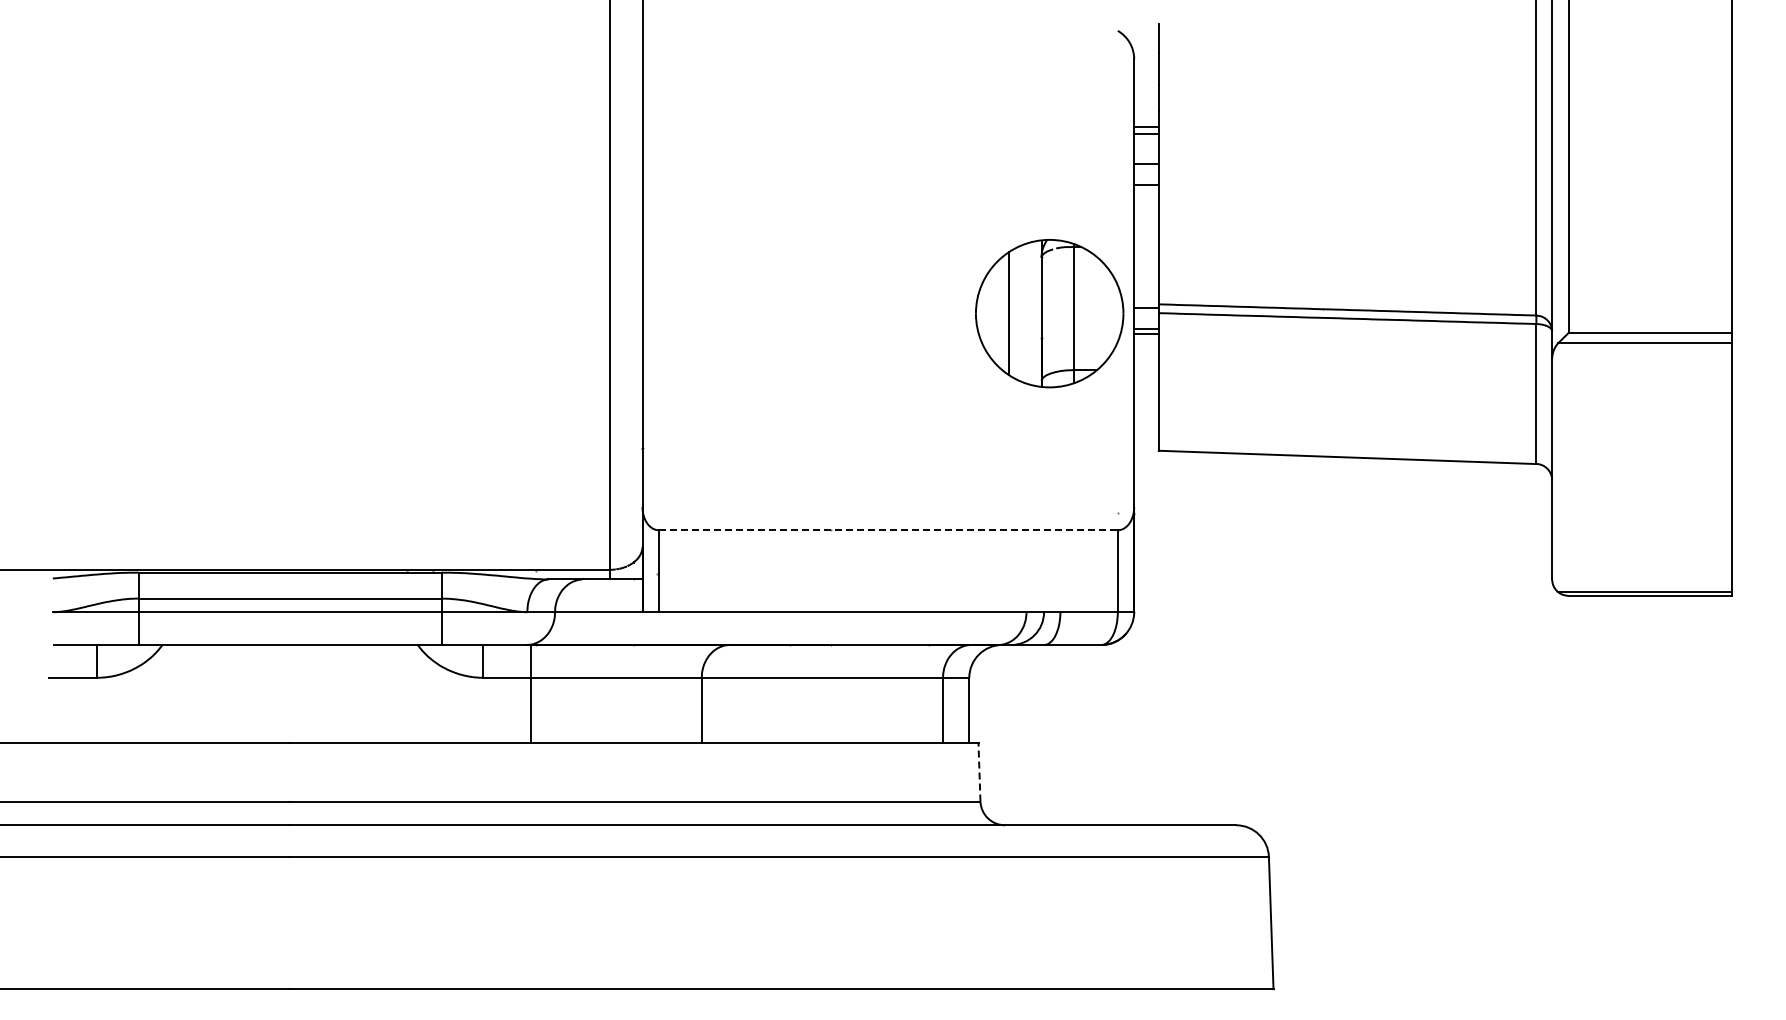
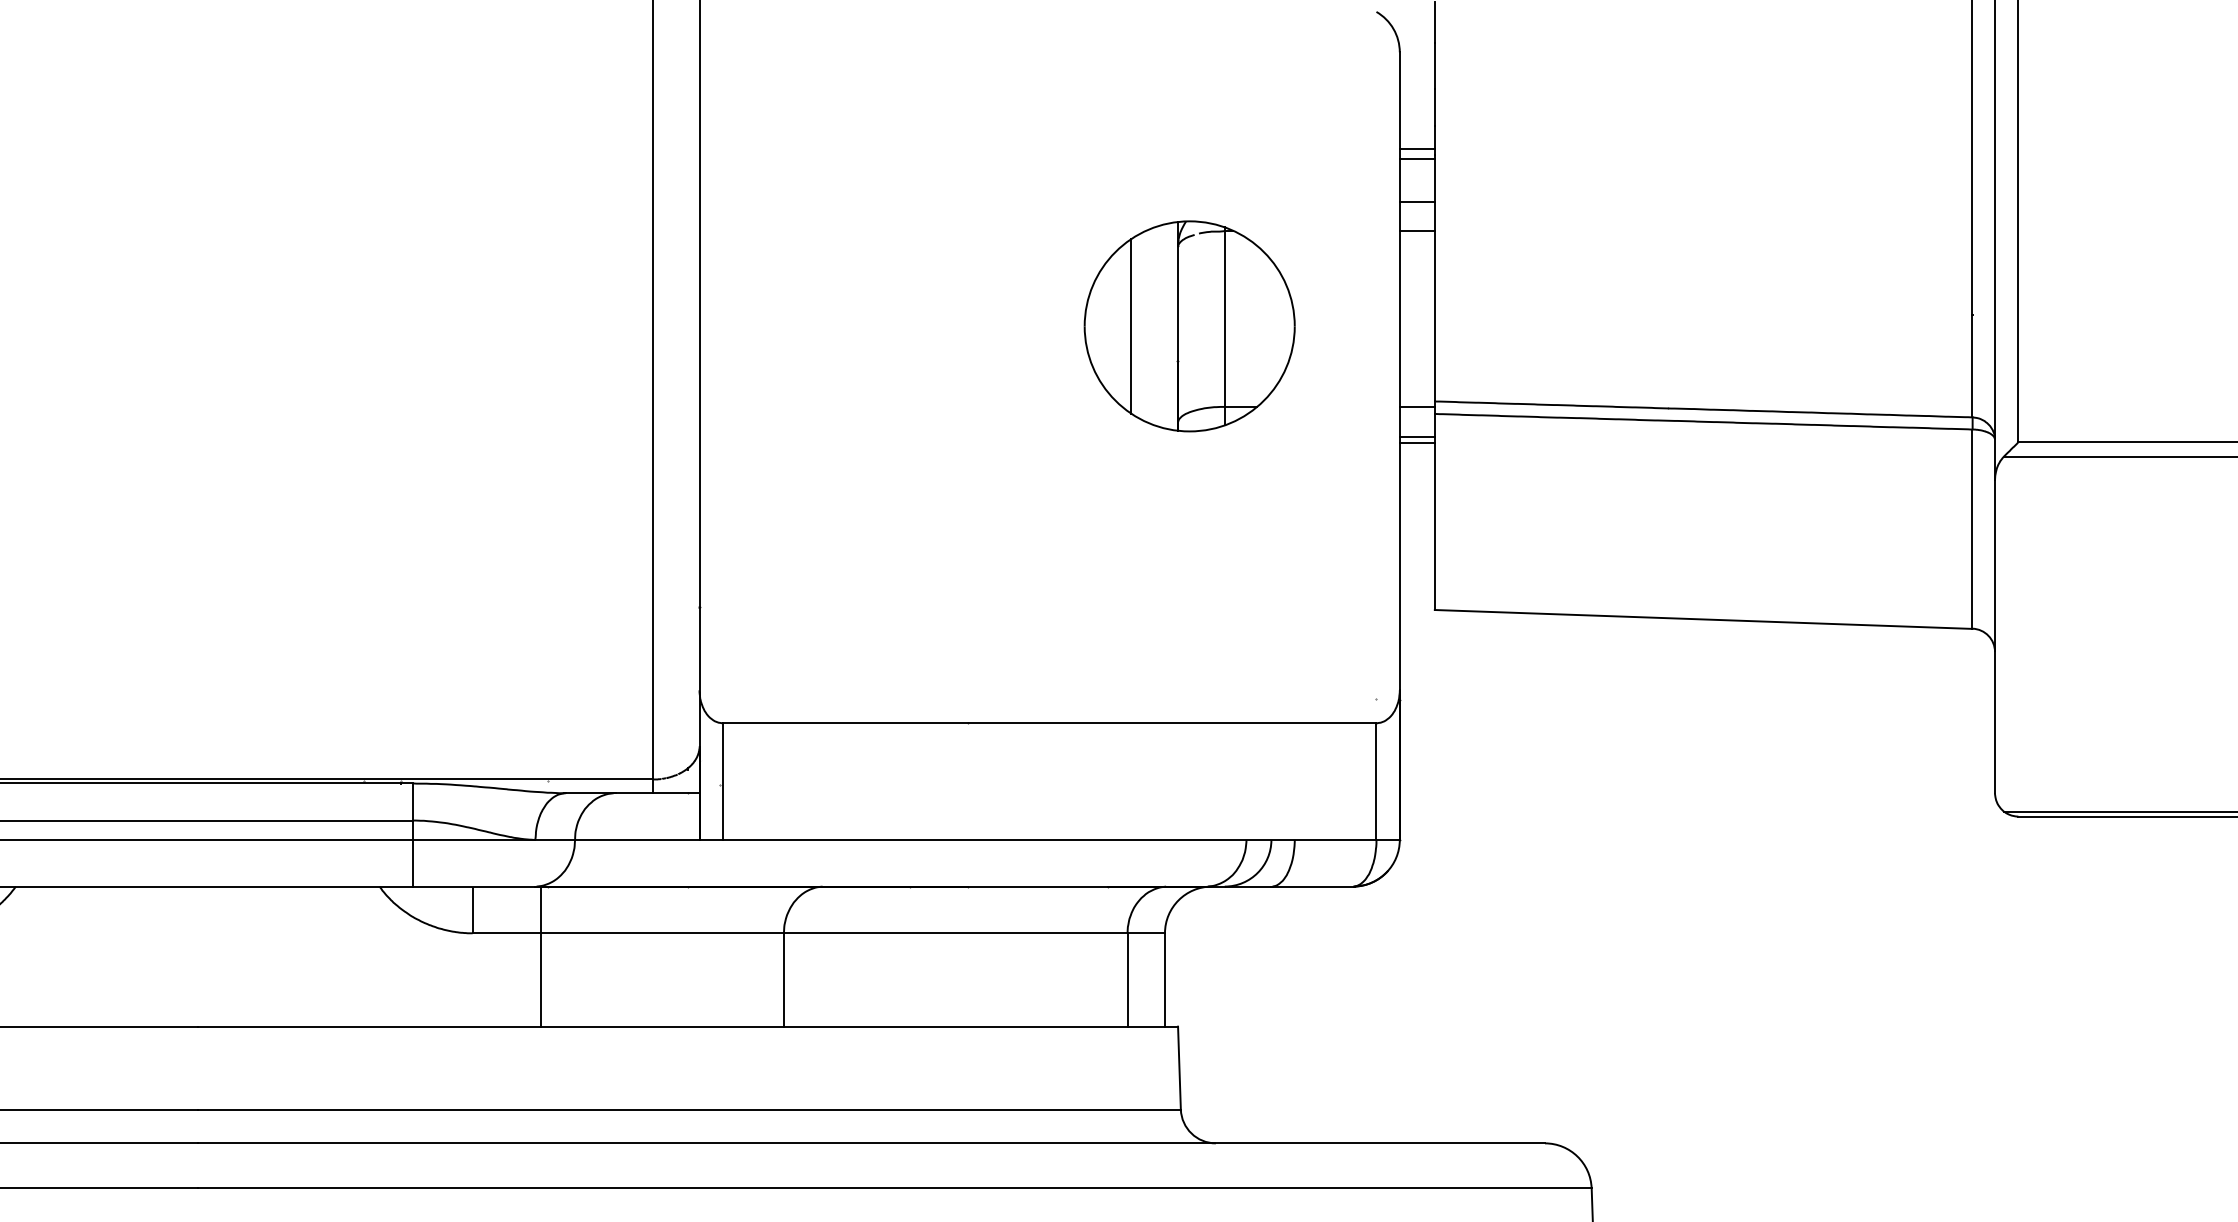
part: (1049, 313) -> (1189, 326), moved
line: (888, 530) -> (1049, 723), dashed -> solid
line: (979, 771) -> (1179, 1066), dashed -> solid

